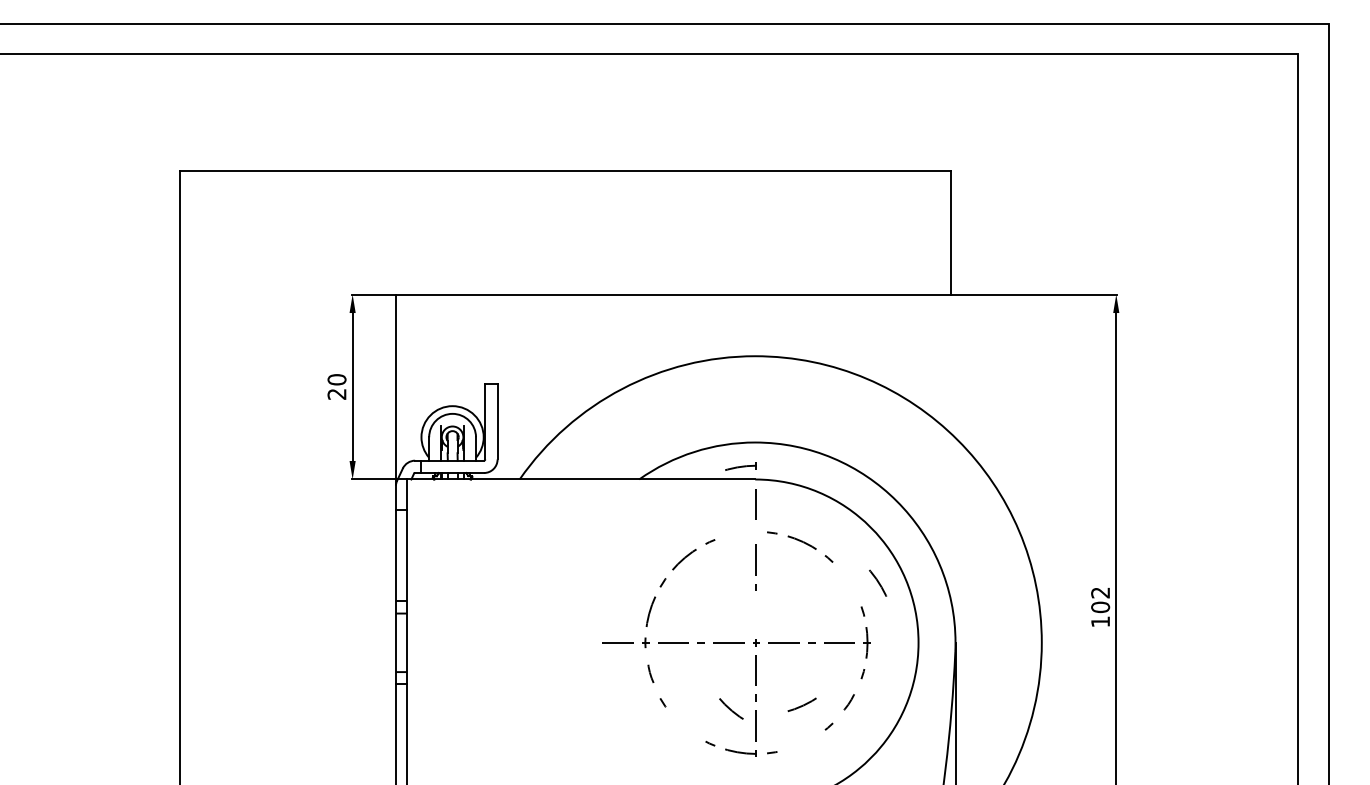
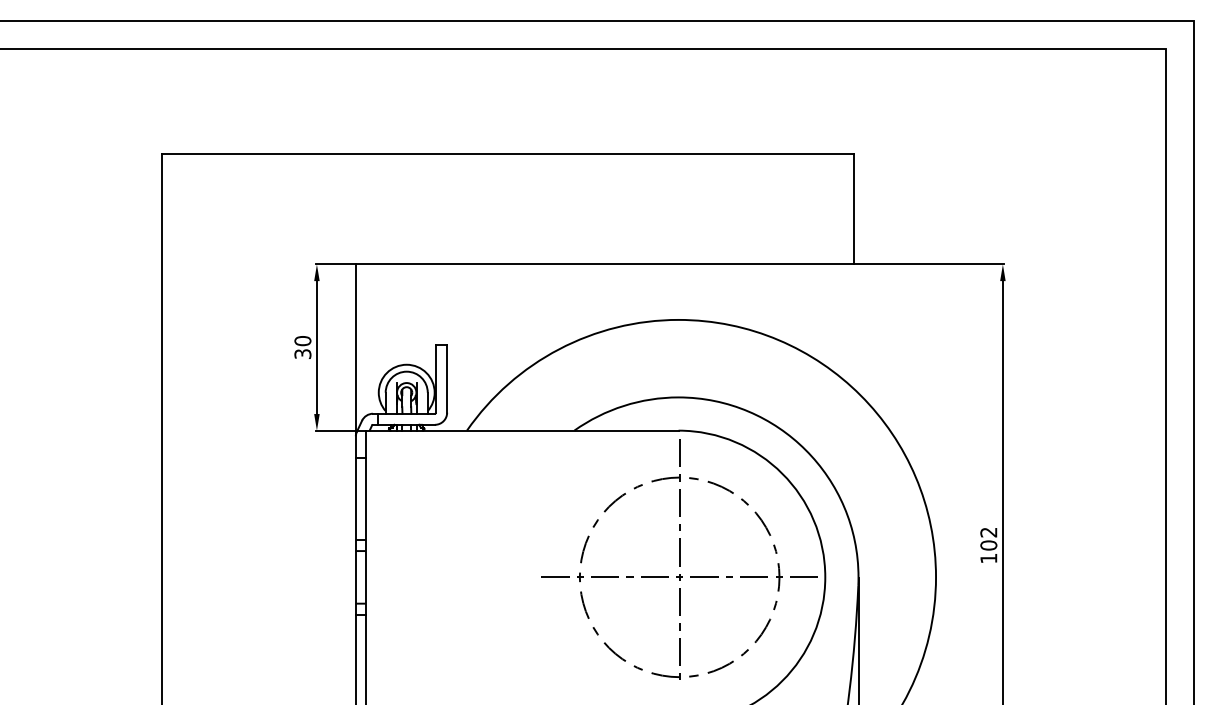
text: (337, 393) -> (303, 353), 20 -> 30
part: (740, 466) -> (665, 478), moved
line: (878, 582) -> (763, 523), moved
line: (756, 614) -> (679, 551), added
line: (894, 642) -> (803, 577), added
part: (650, 673) -> (584, 604), size x1.67
part: (849, 701) -> (763, 630), size x1.67
part: (801, 704) -> (720, 666), moved
line: (730, 708) -> (614, 651), moved

